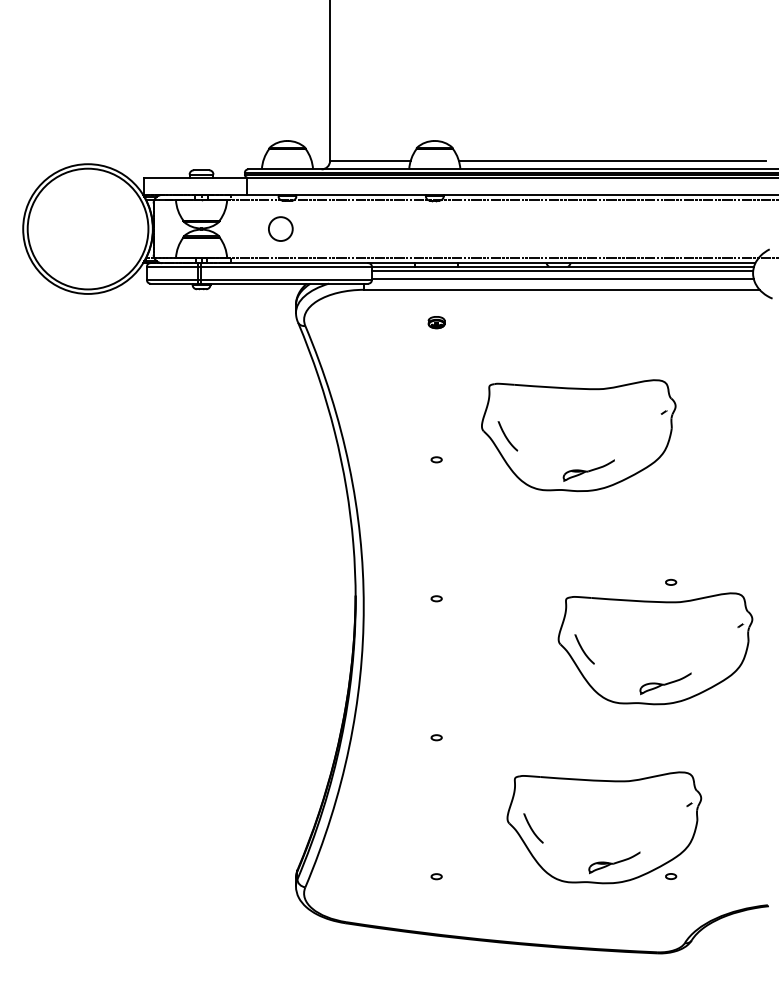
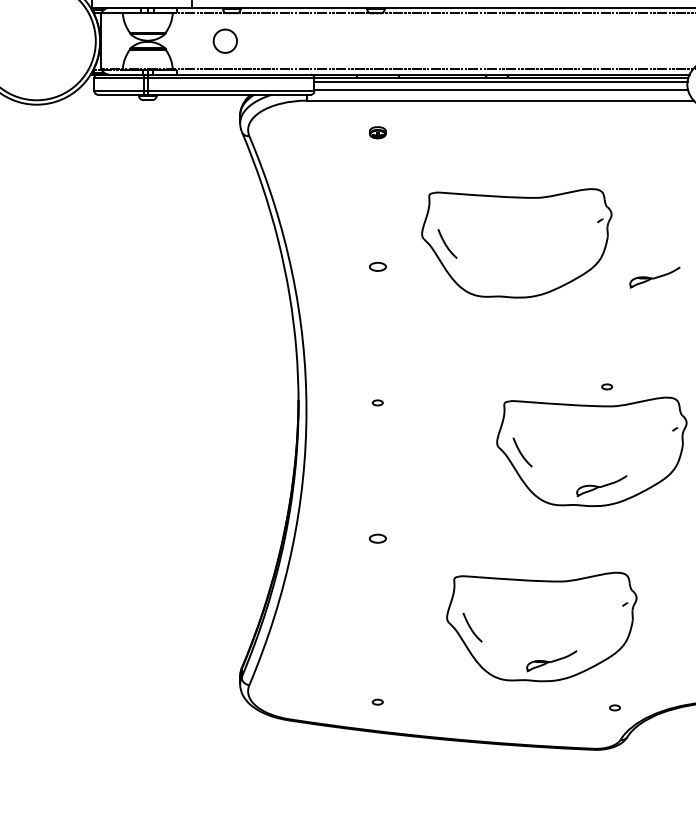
part: (436, 459) -> (377, 266), size x1.6
part: (588, 470) -> (654, 277), moved
part: (436, 737) -> (377, 538), size x1.6
part: (436, 876) -> (377, 702), moved
part: (671, 876) -> (615, 707), moved

